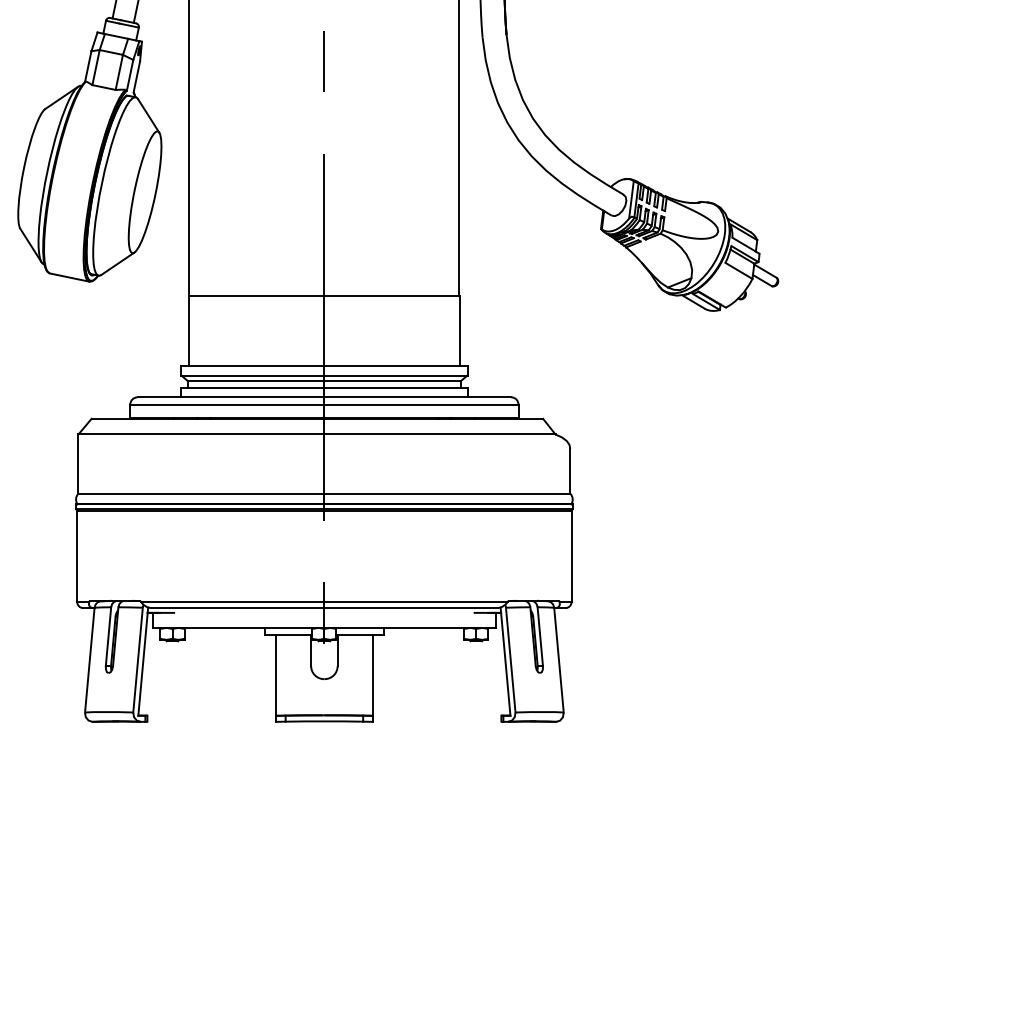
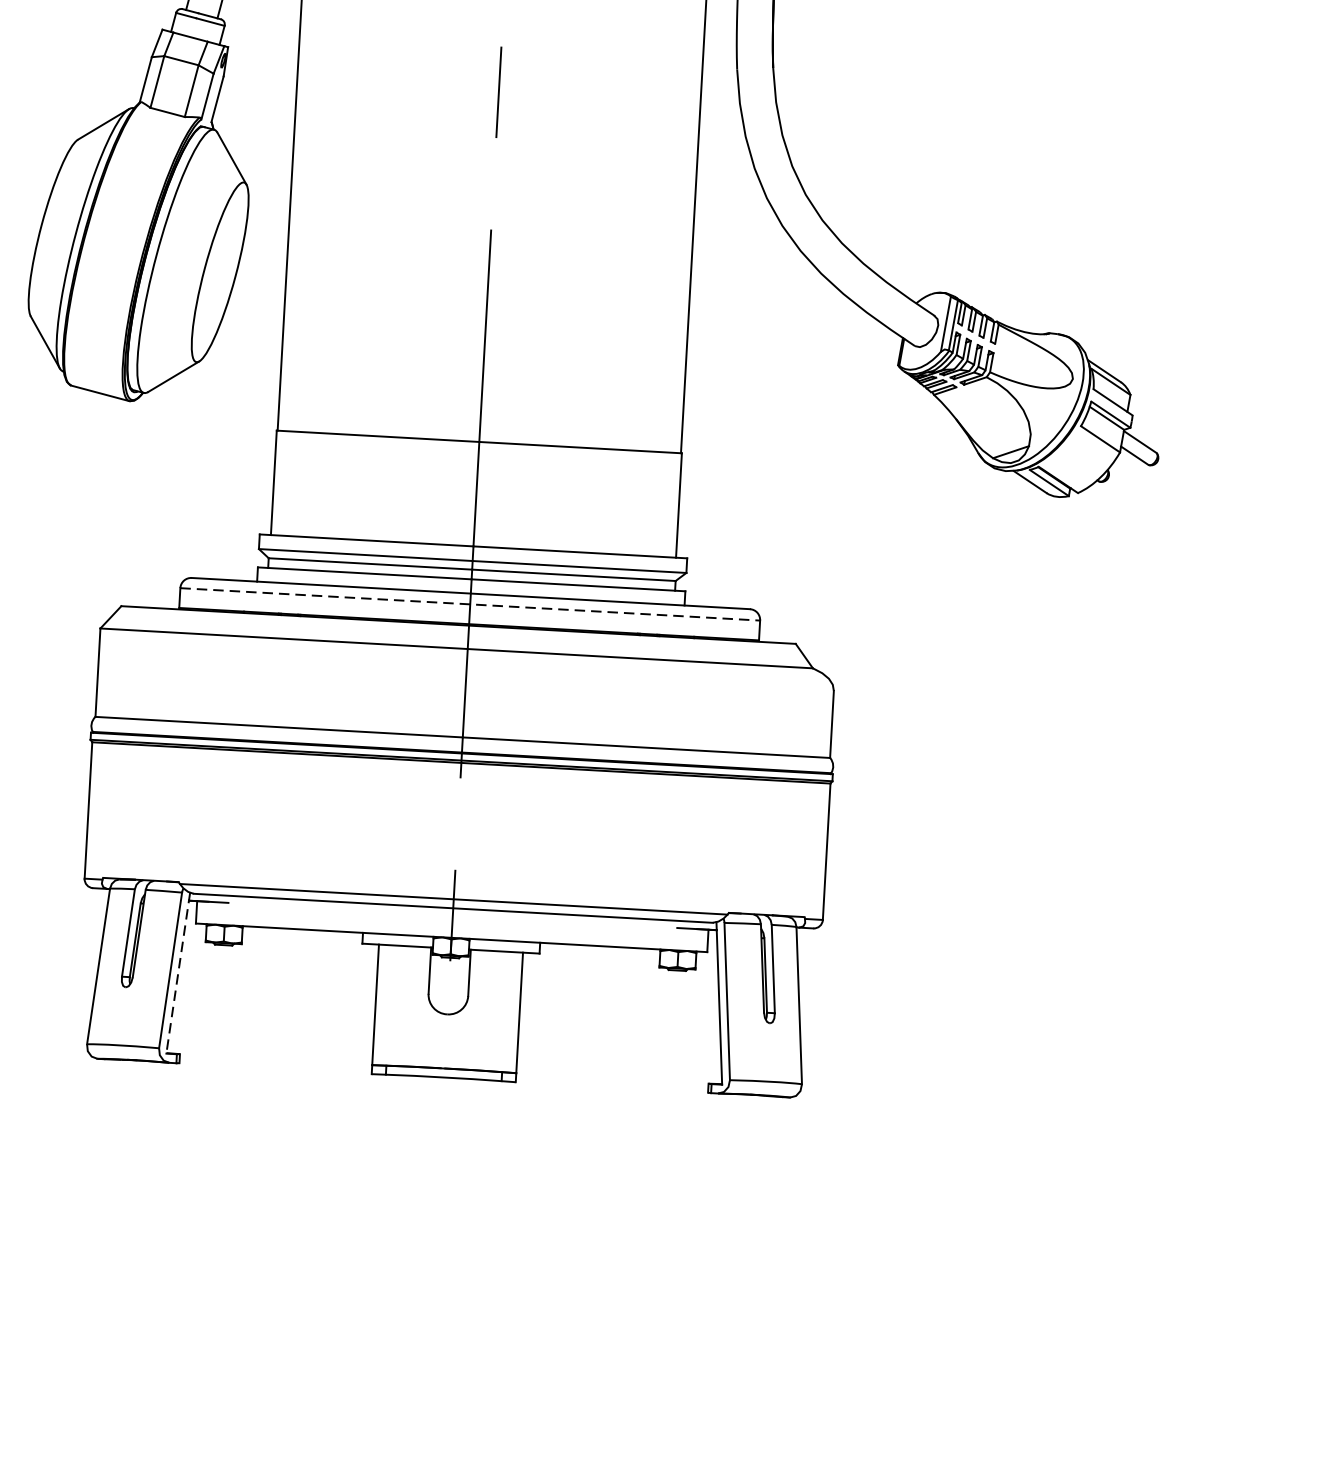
line: (324, 404) -> (470, 604), solid -> dashed
line: (143, 662) -> (178, 974), solid -> dashed

